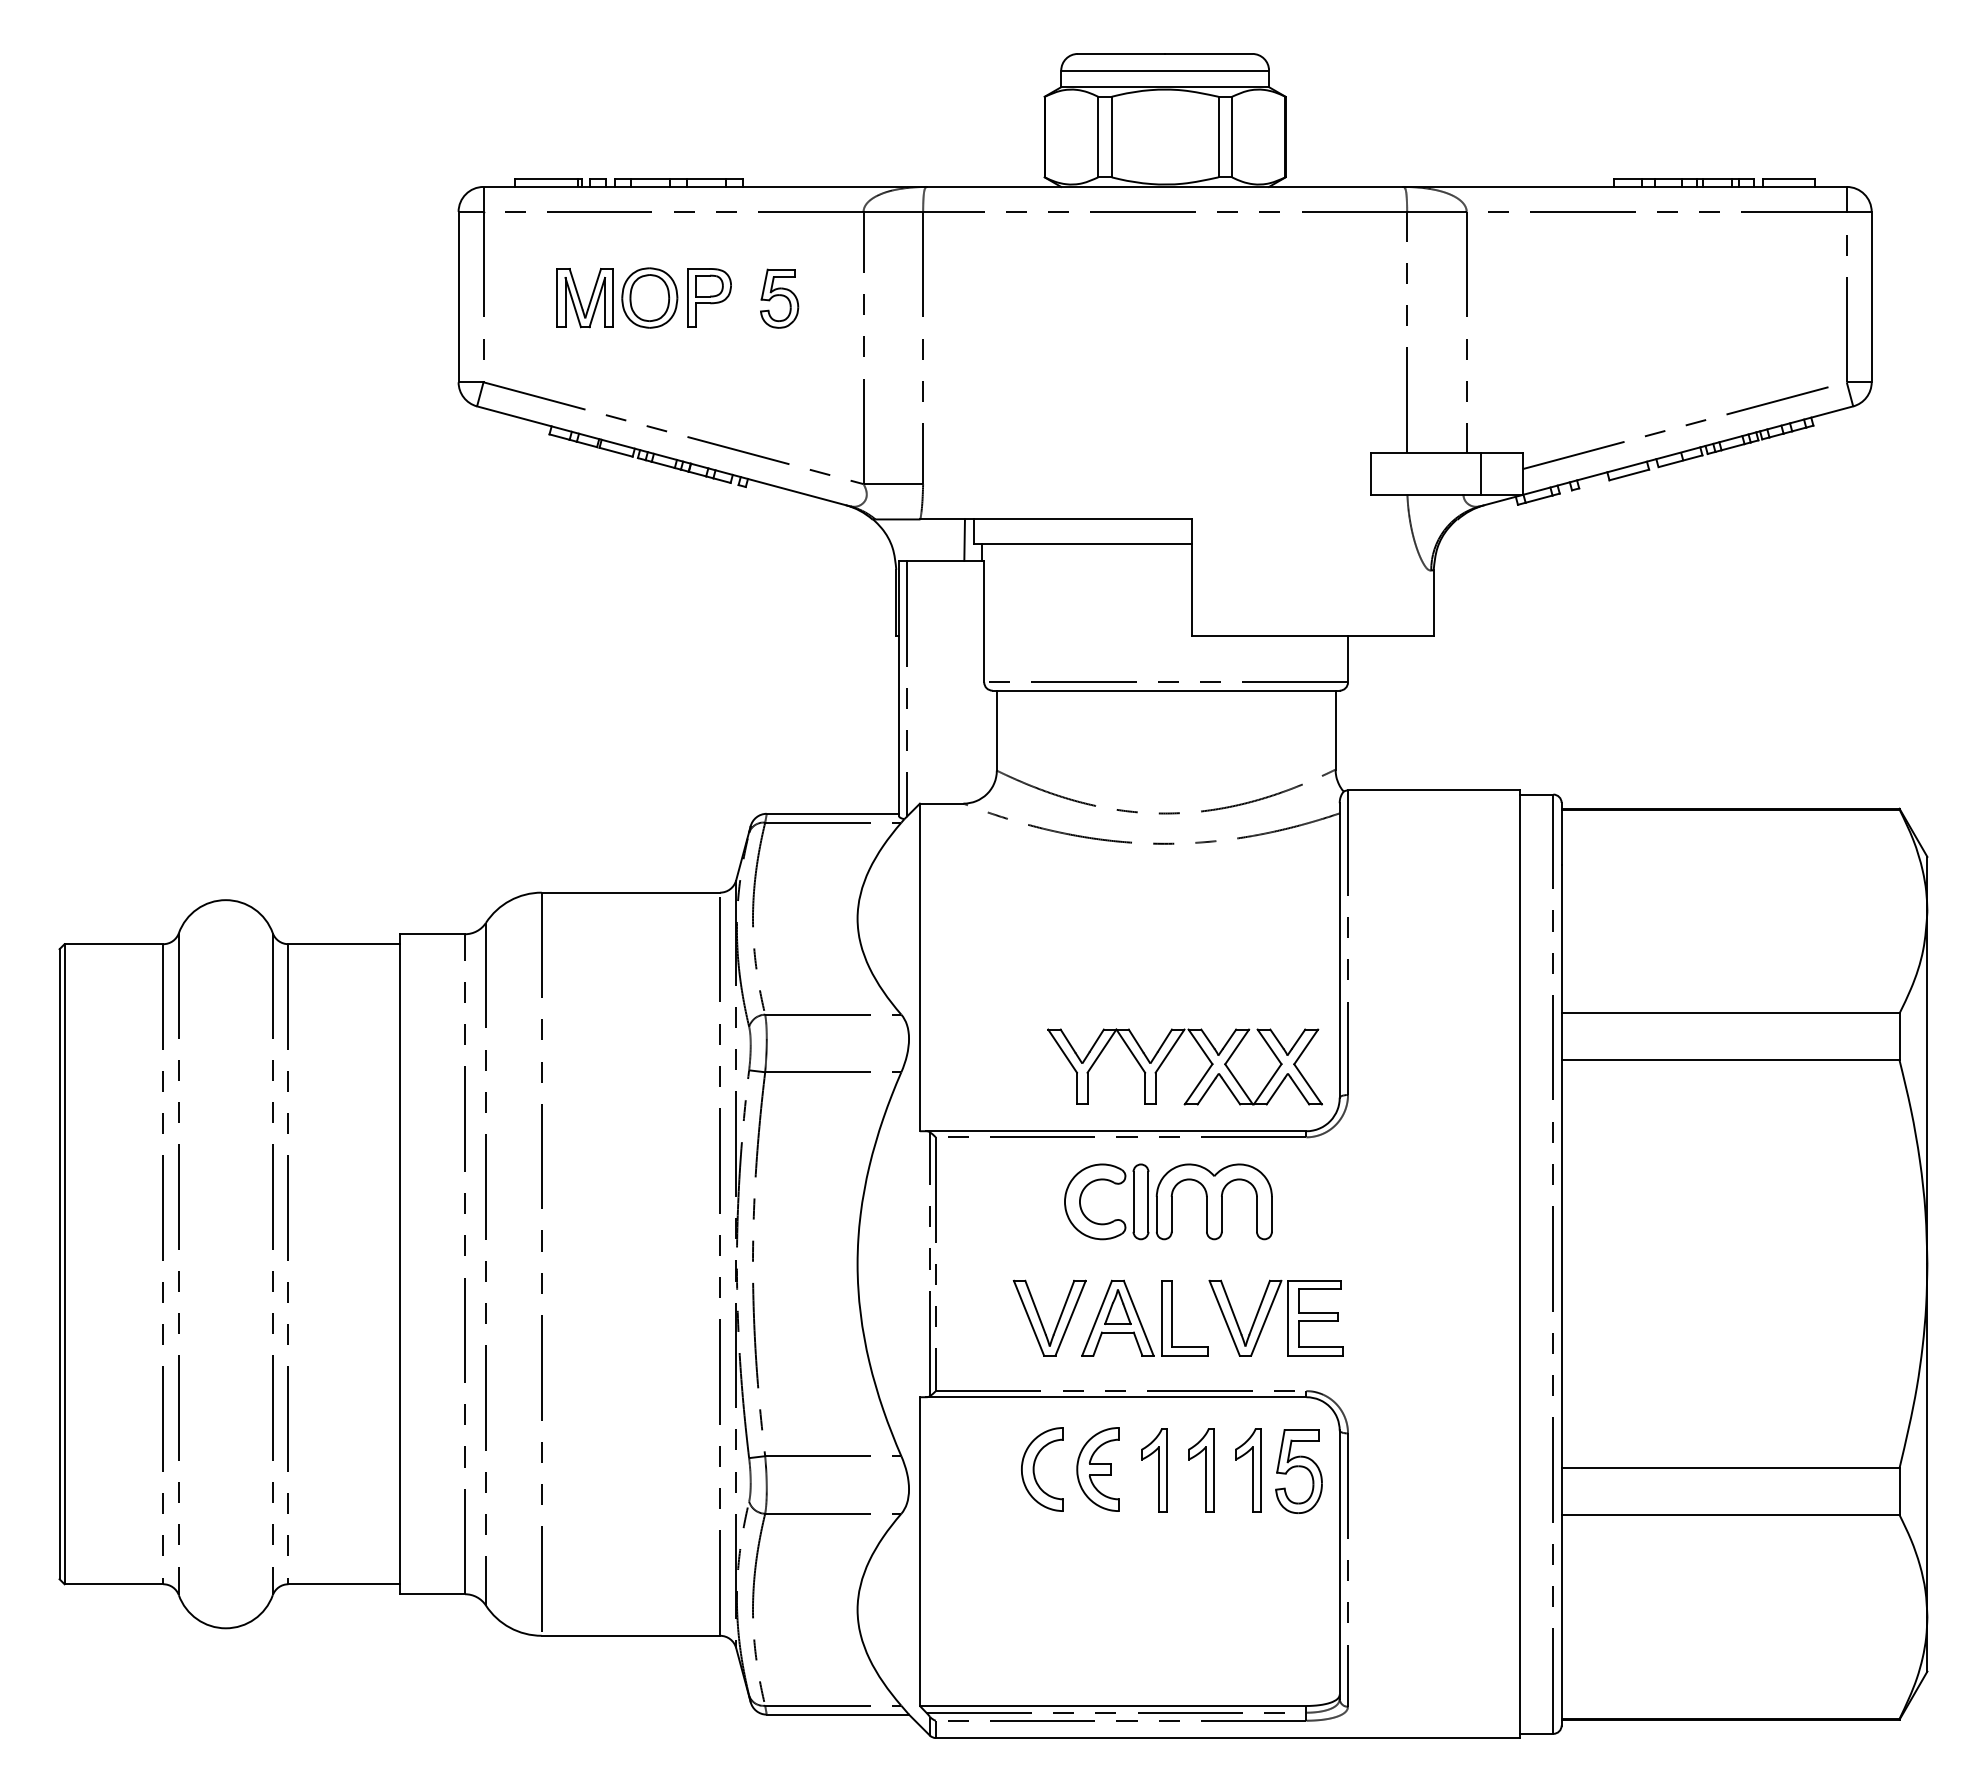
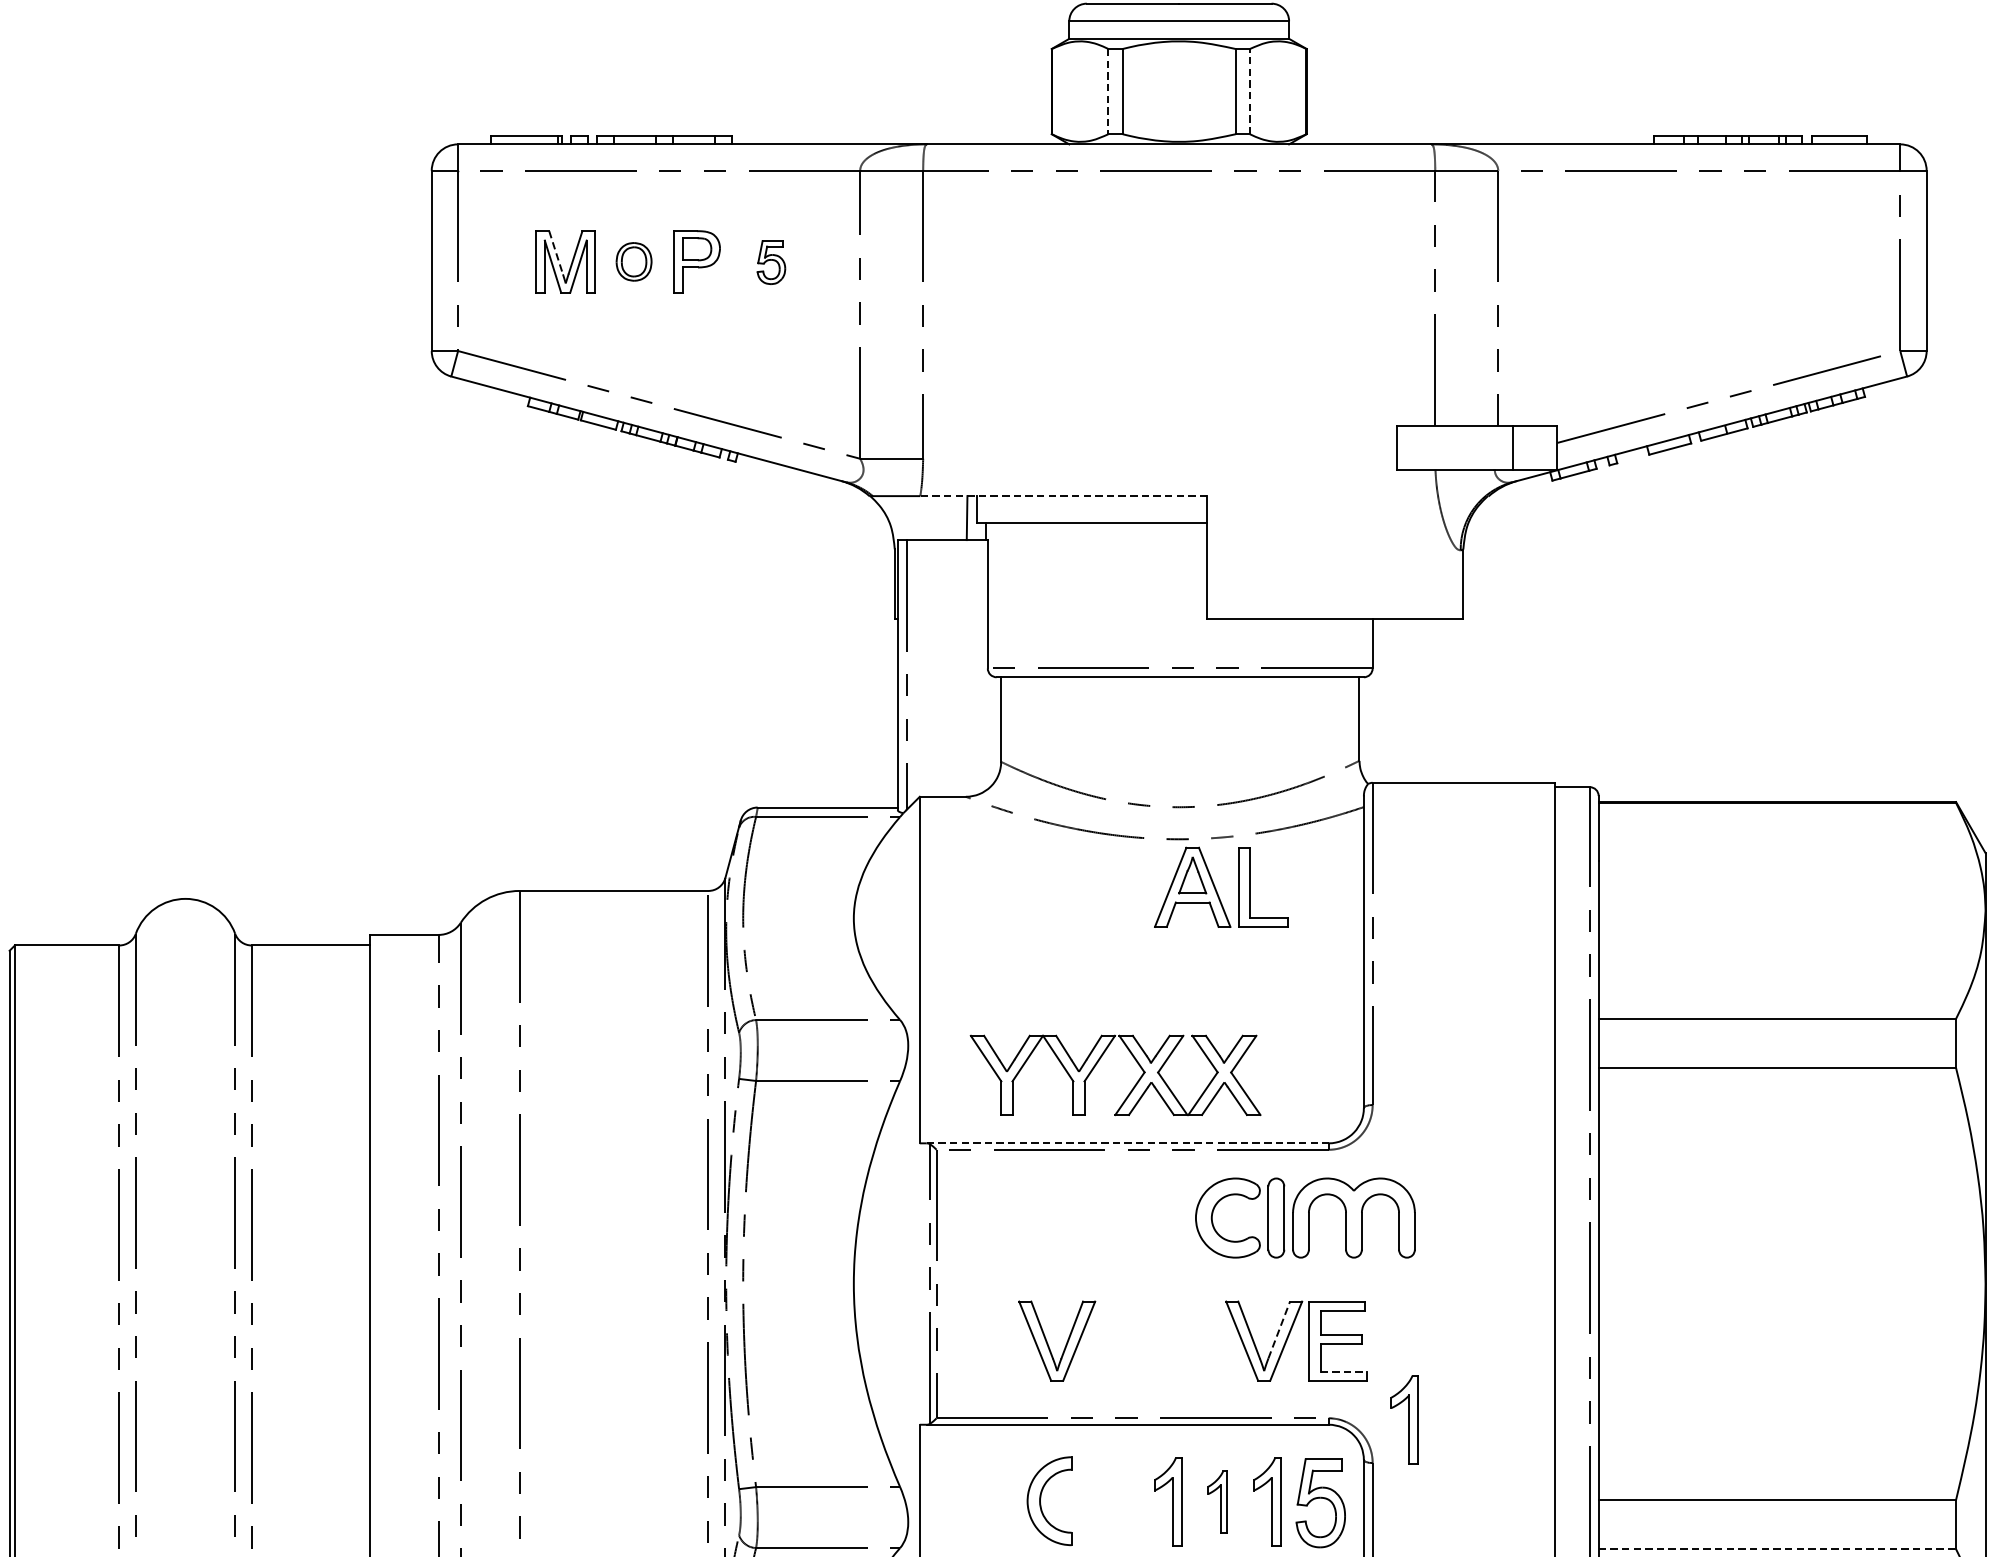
line: (1232, 136) -> (1250, 91), solid -> dashed
line: (1098, 137) -> (1108, 92), solid -> dashed
line: (576, 289) -> (556, 252), solid -> dashed
part: (649, 297) -> (633, 261), size x0.6
part: (779, 298) -> (771, 262), size x0.7
line: (1056, 519) -> (1064, 496), solid -> dashed
part: (1168, 1055) -> (1098, 1063), moved
line: (1116, 1131) -> (1127, 1143), solid -> dashed
part: (1168, 1201) -> (1305, 1217), moved
line: (1259, 1307) -> (1279, 1329), solid -> dashed
part: (1144, 1317) -> (1220, 886), moved
line: (1321, 1347) -> (1344, 1372), solid -> dashed
part: (1378, 1392) -> (1404, 1419), added
part: (1097, 1469) -> (1107, 1501), removed
part: (1201, 1470) -> (1217, 1502), size x0.7
line: (1730, 1515) -> (1777, 1549), solid -> dashed

